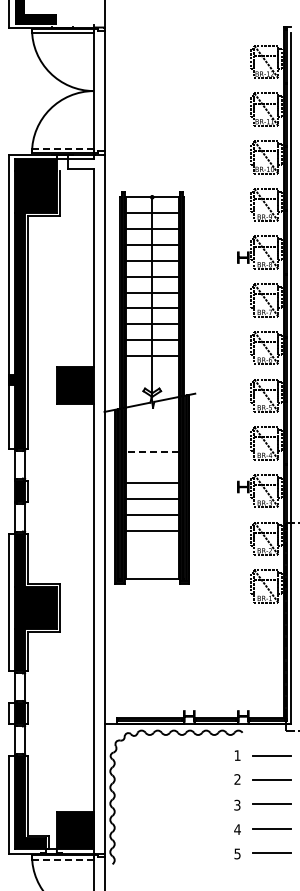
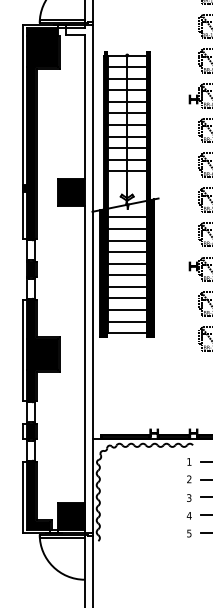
line: (62, 148) -> (61, 20), dashed -> solid
line: (151, 419) -> (126, 217), added
line: (151, 435) -> (126, 228), added
line: (151, 451) -> (126, 240), dashed -> solid
line: (151, 467) -> (126, 252), added
line: (151, 546) -> (126, 309), added
line: (151, 562) -> (126, 321), added
line: (62, 859) -> (61, 537), dashed -> solid

